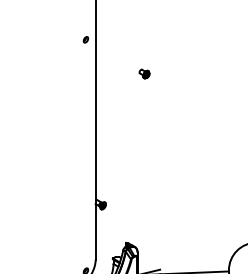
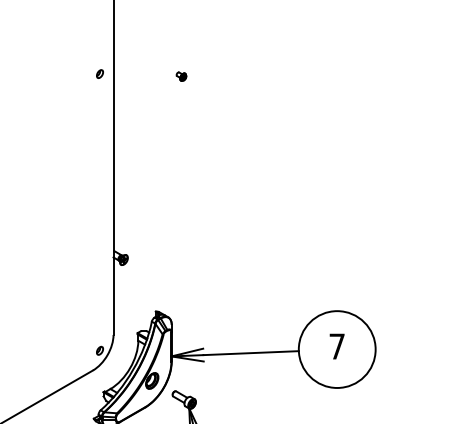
part: (85, 39) -> (99, 73), moved
part: (144, 73) -> (181, 76), size x0.7

